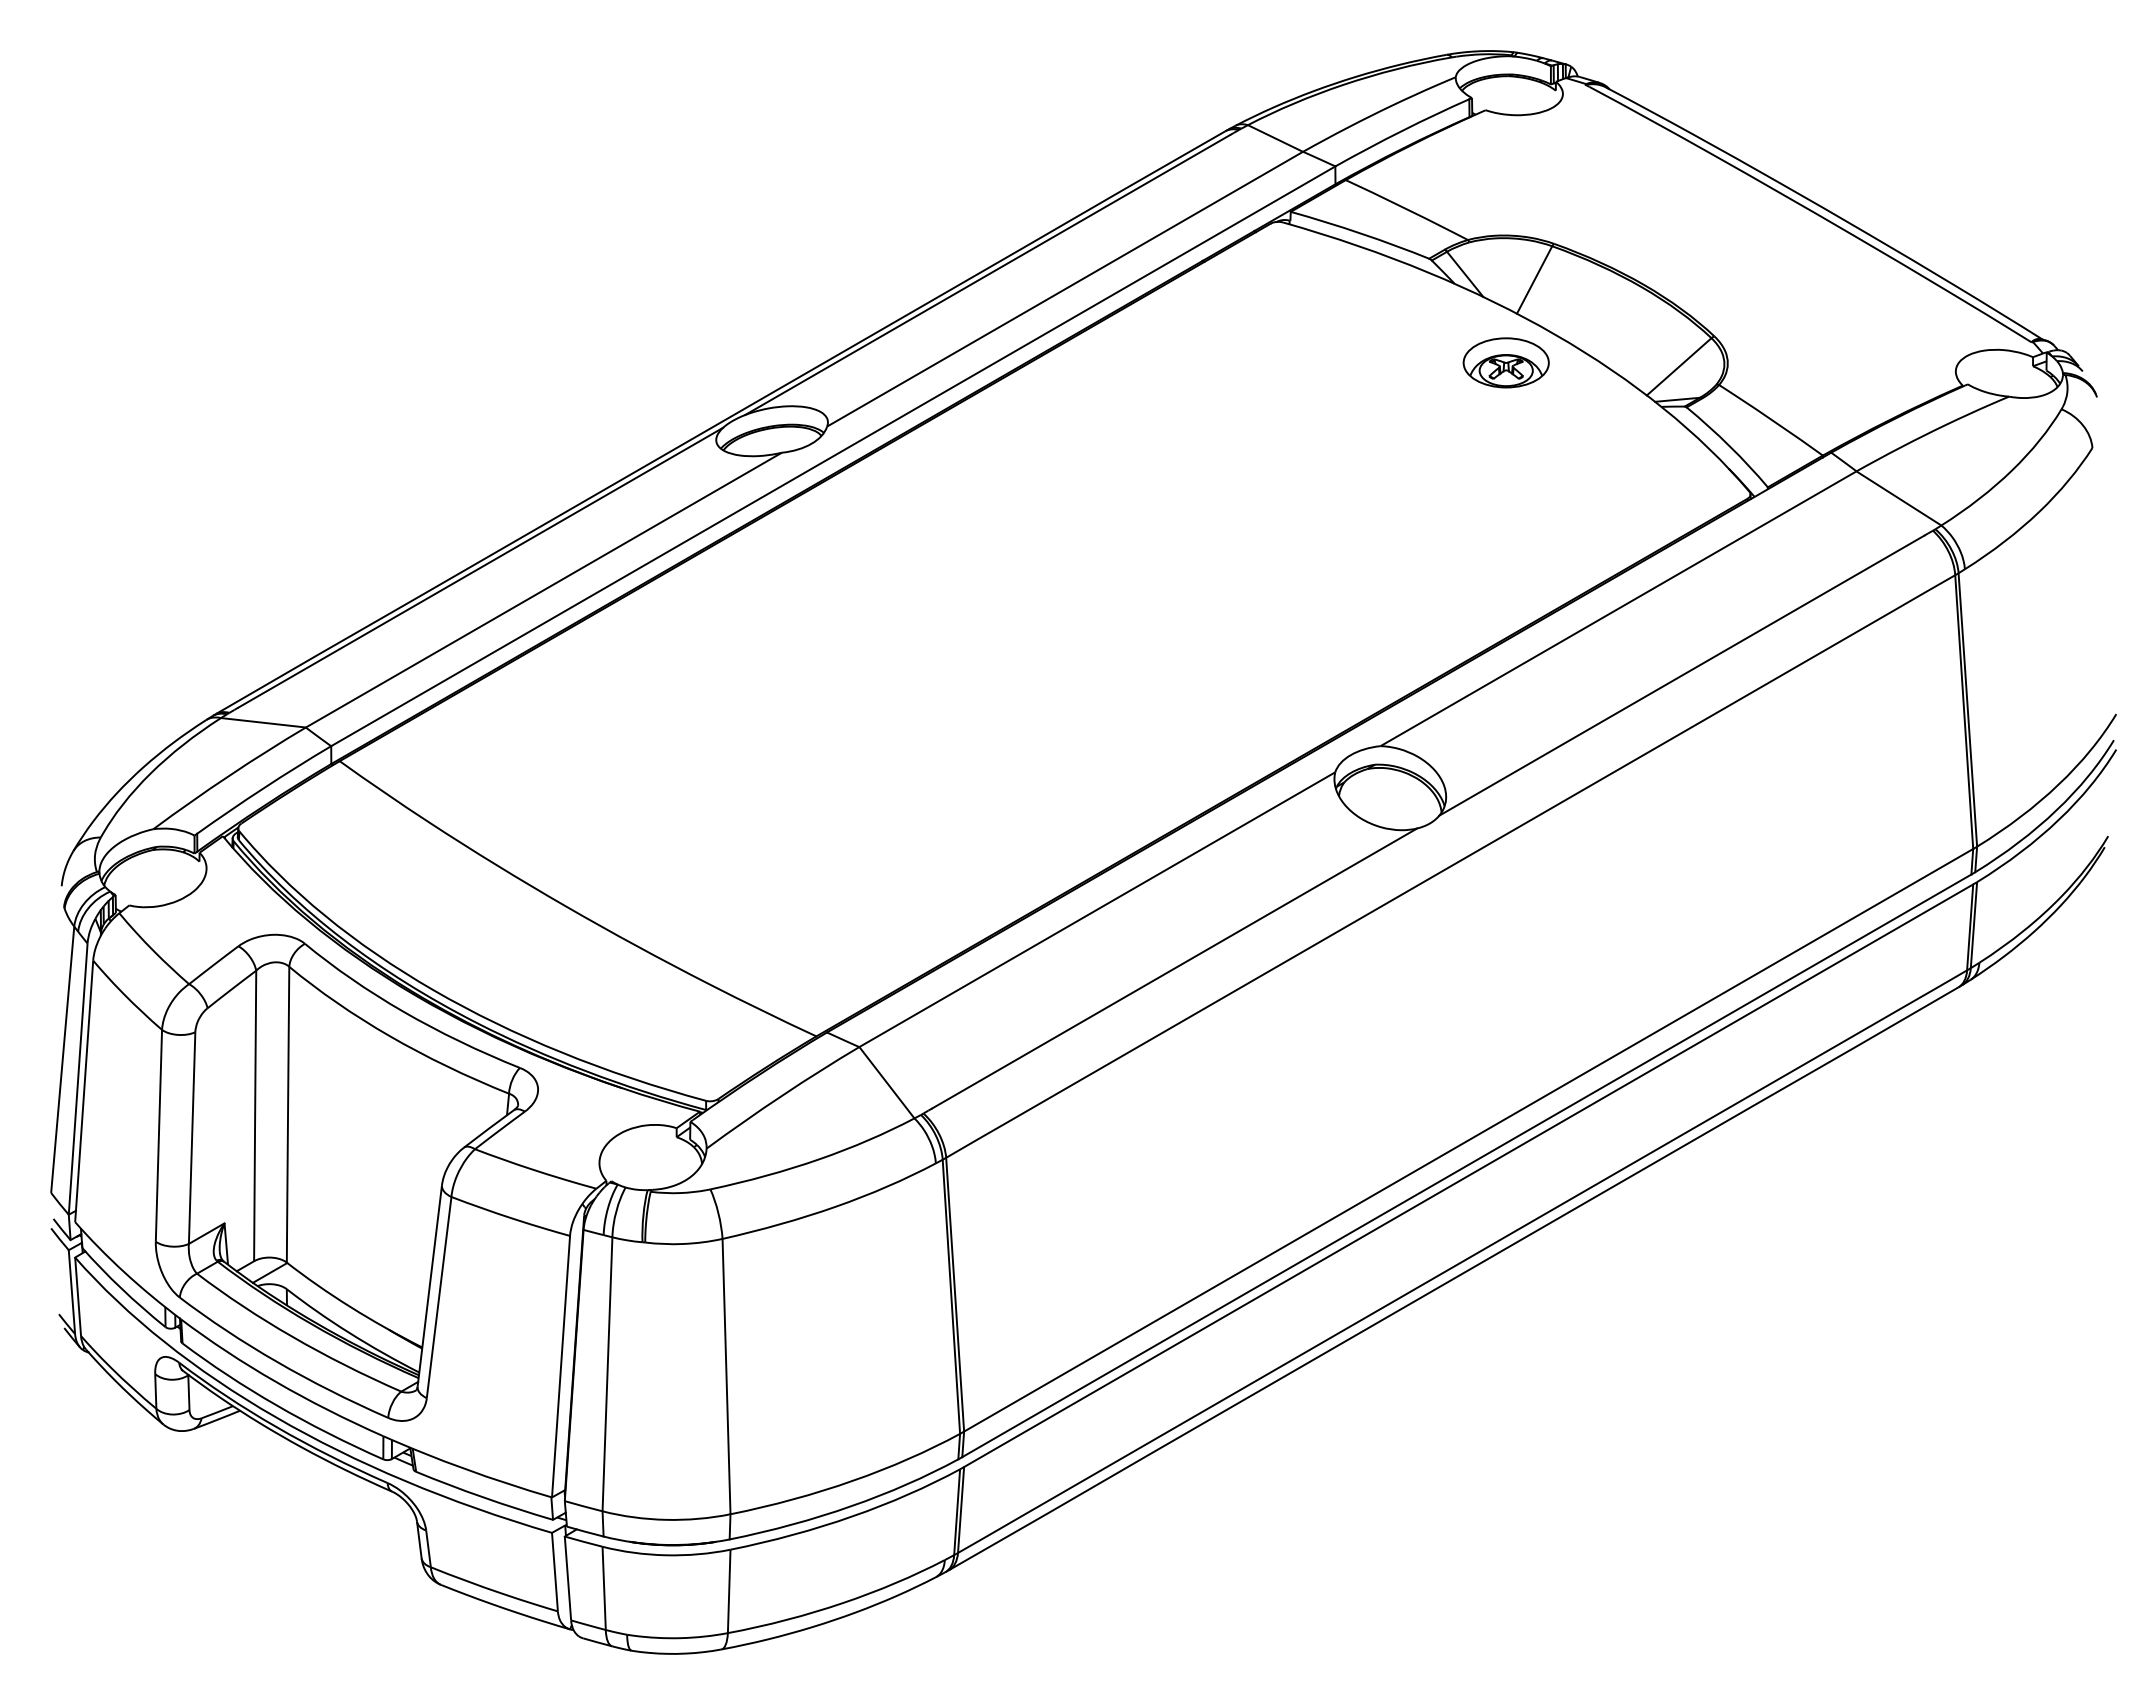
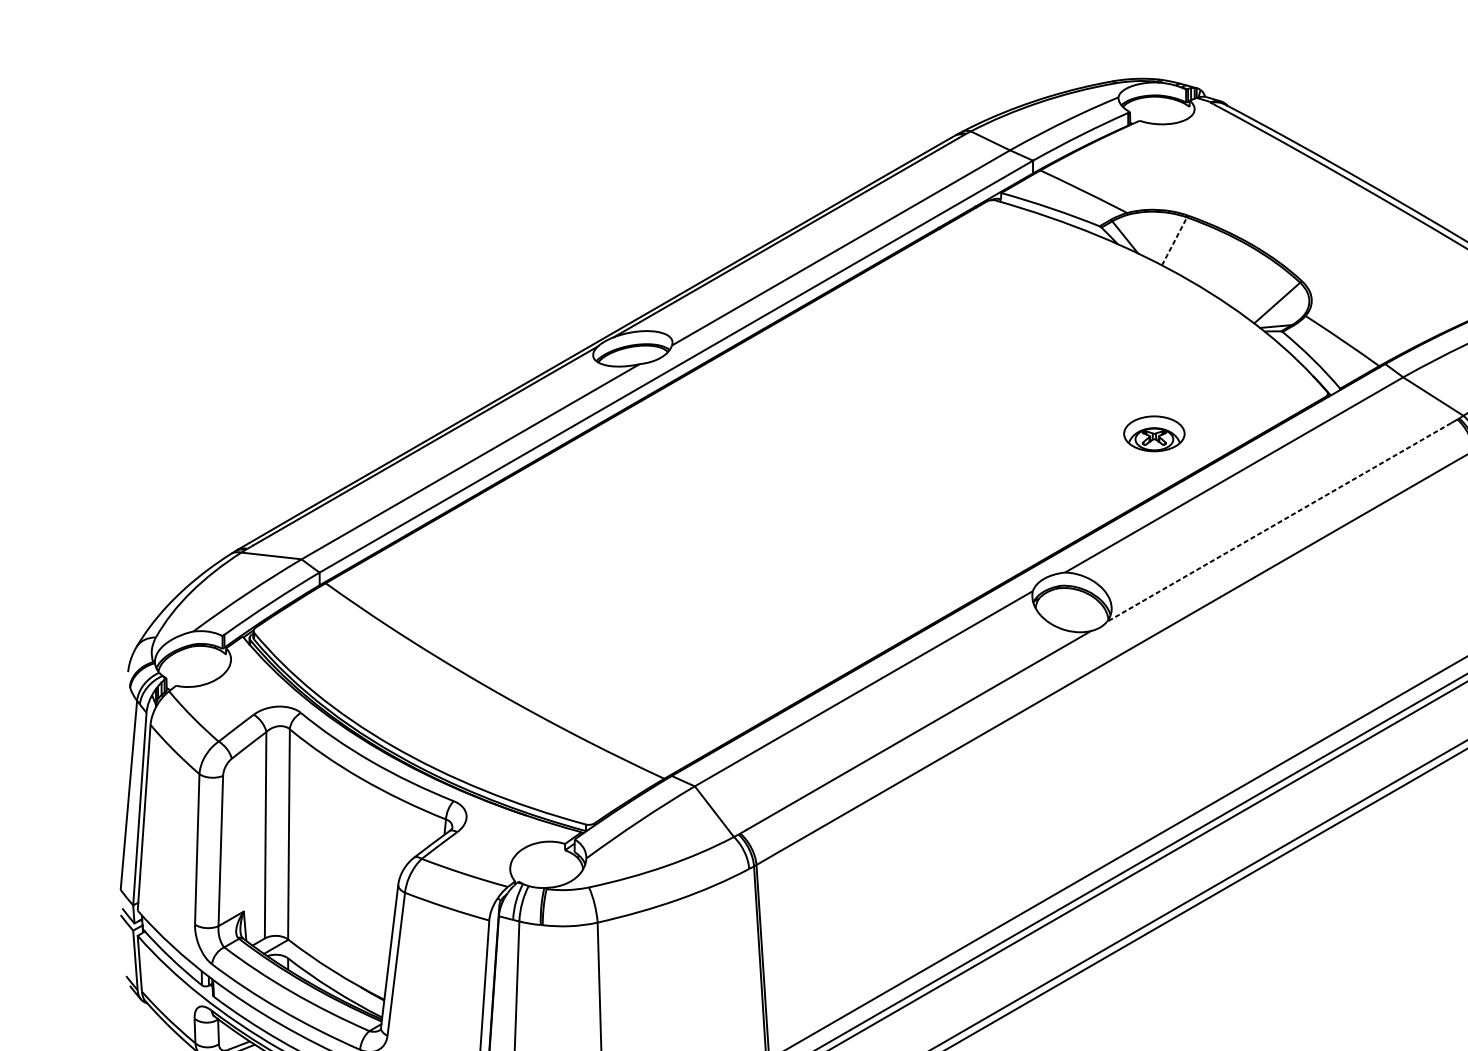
line: (1534, 279) -> (1174, 241), solid -> dashed
part: (1505, 362) -> (1153, 433), moved
line: (1681, 675) -> (1278, 522), solid -> dashed

